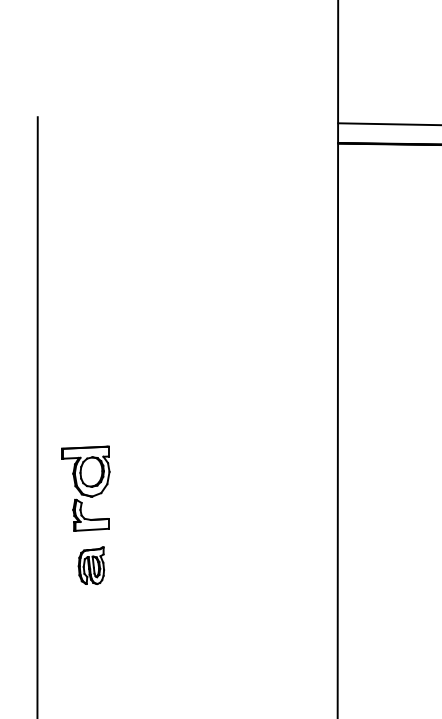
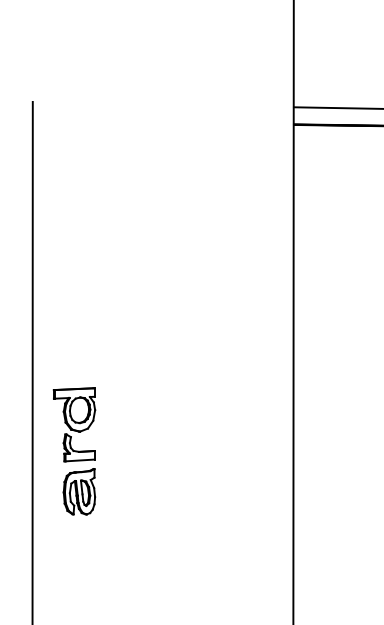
part: (91, 565) -> (79, 491), size x1.43

